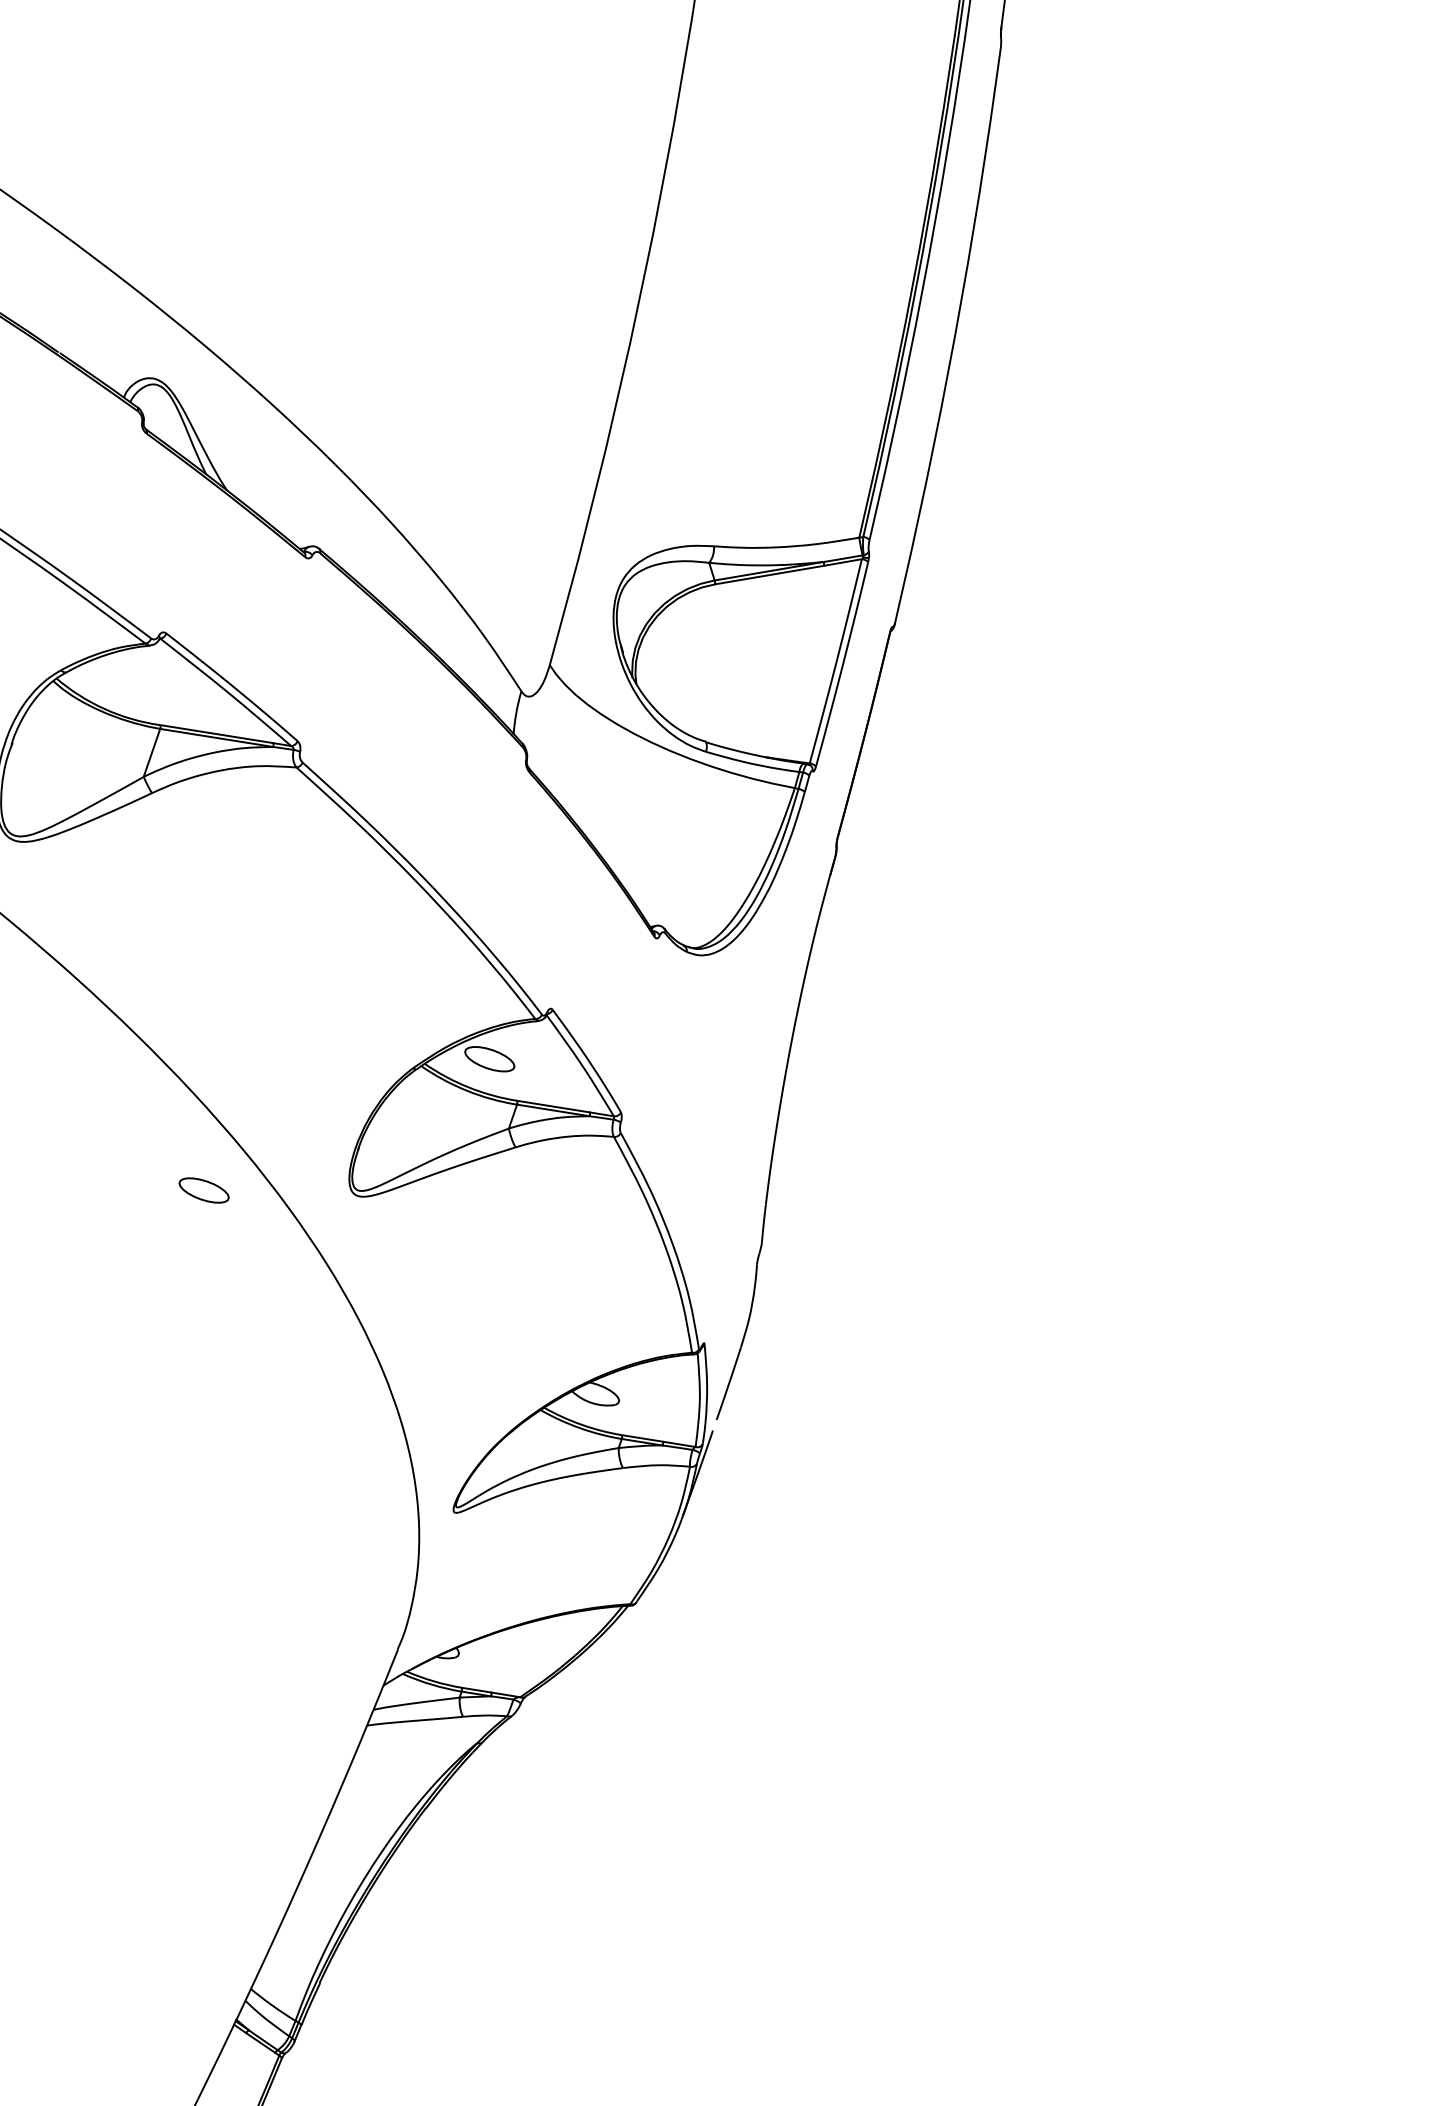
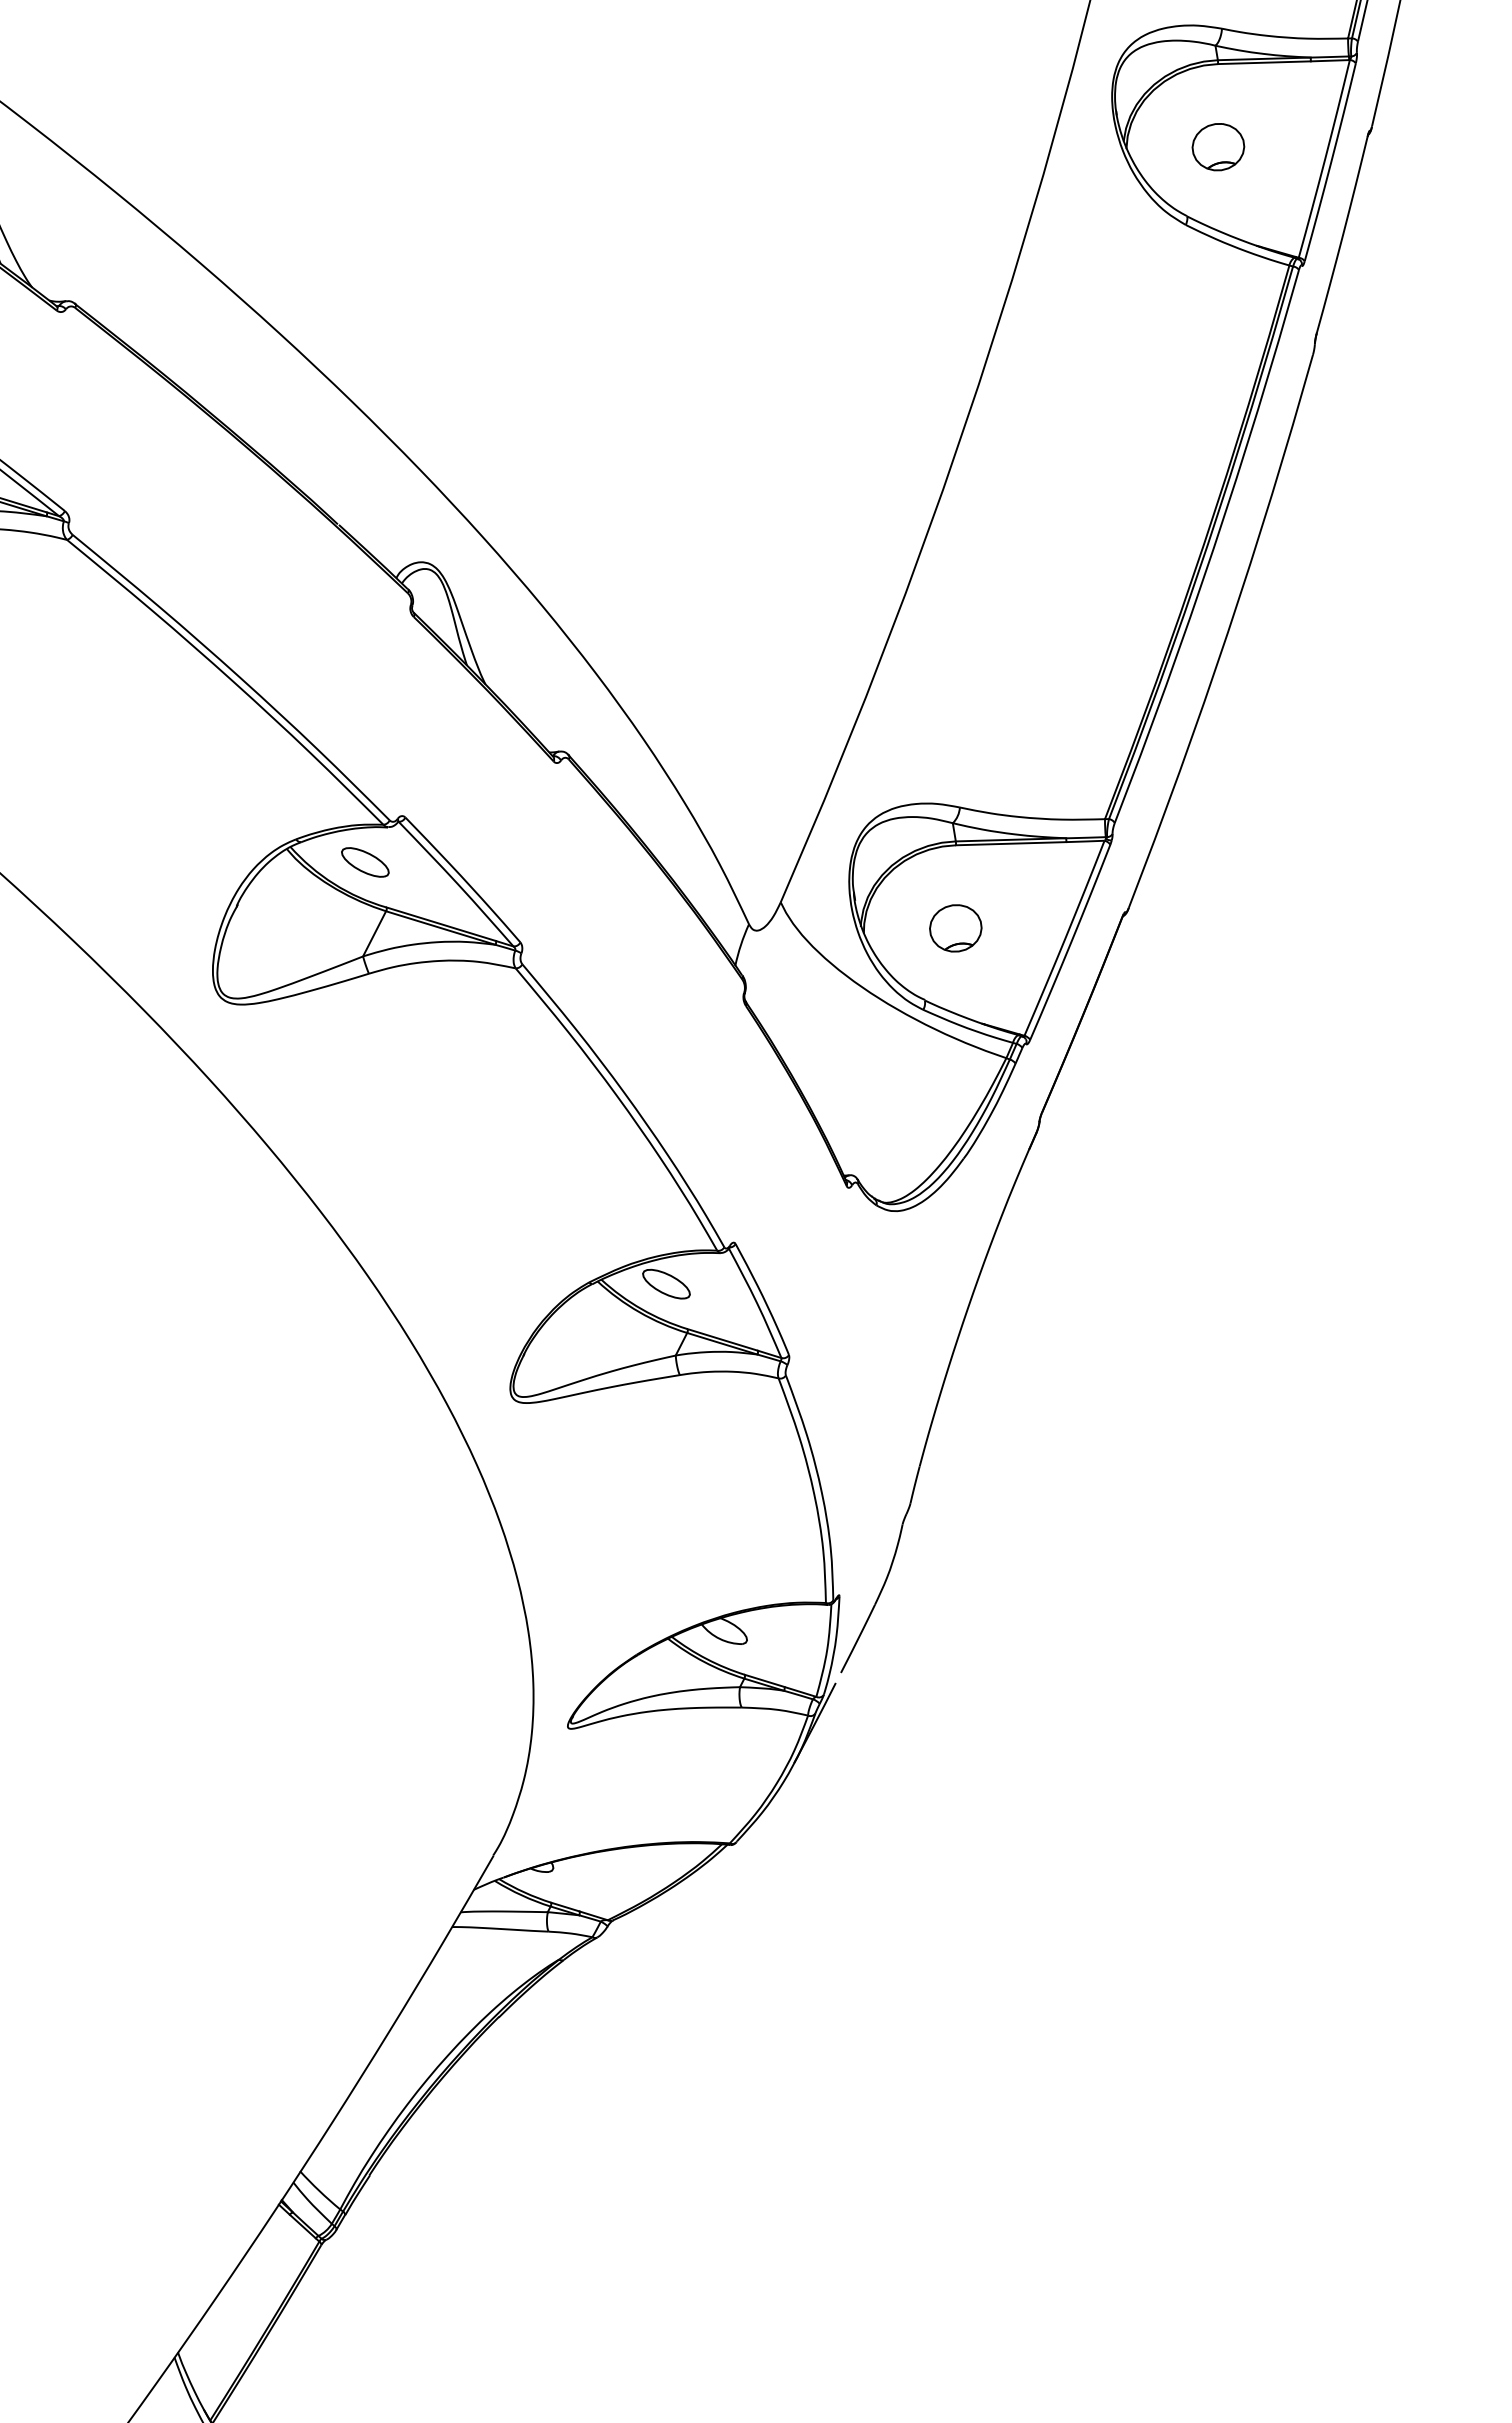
part: (726, 666) -> (955, 928), added
part: (204, 1190) -> (365, 862), moved

